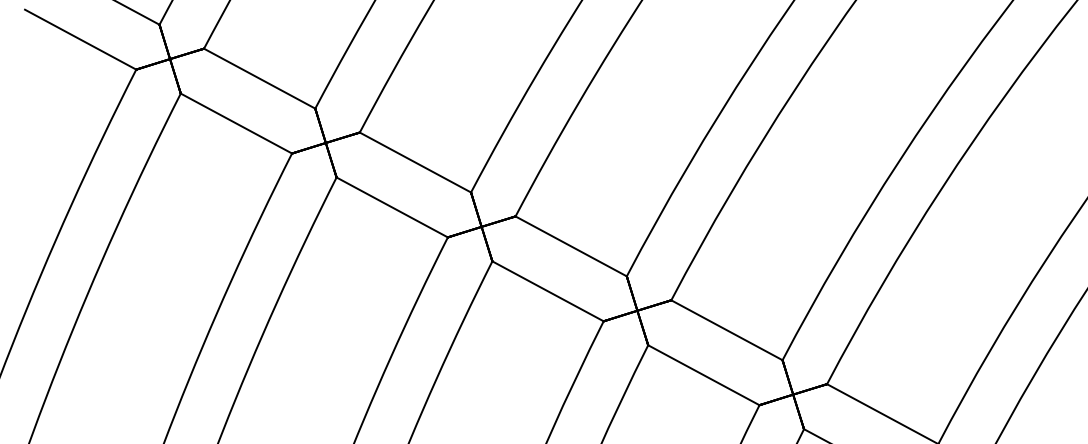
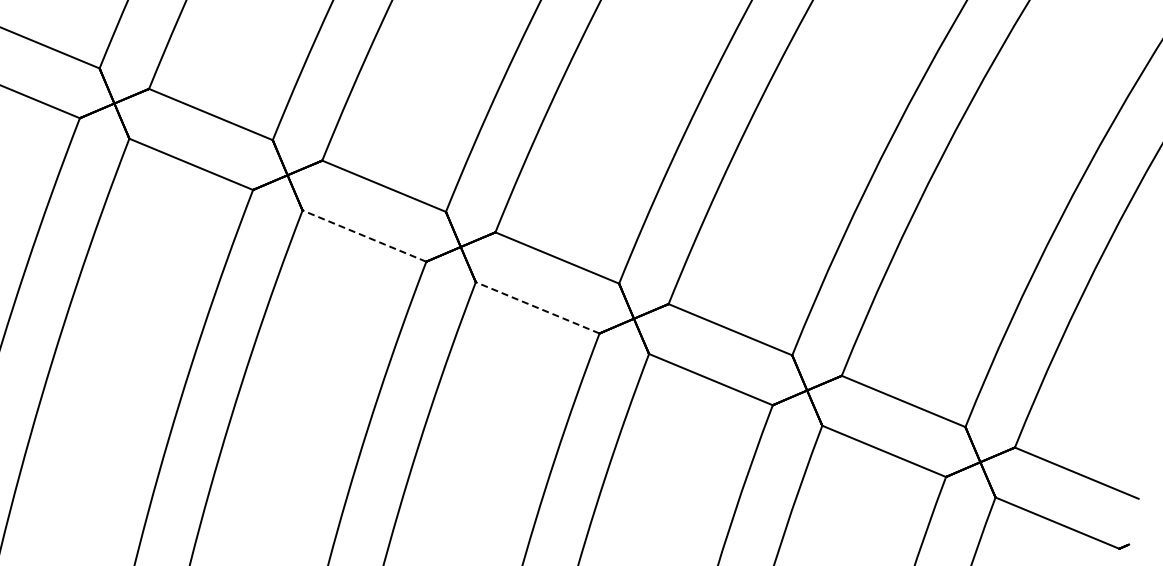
line: (392, 207) -> (364, 236), solid -> dashed
line: (547, 290) -> (537, 307), solid -> dashed

